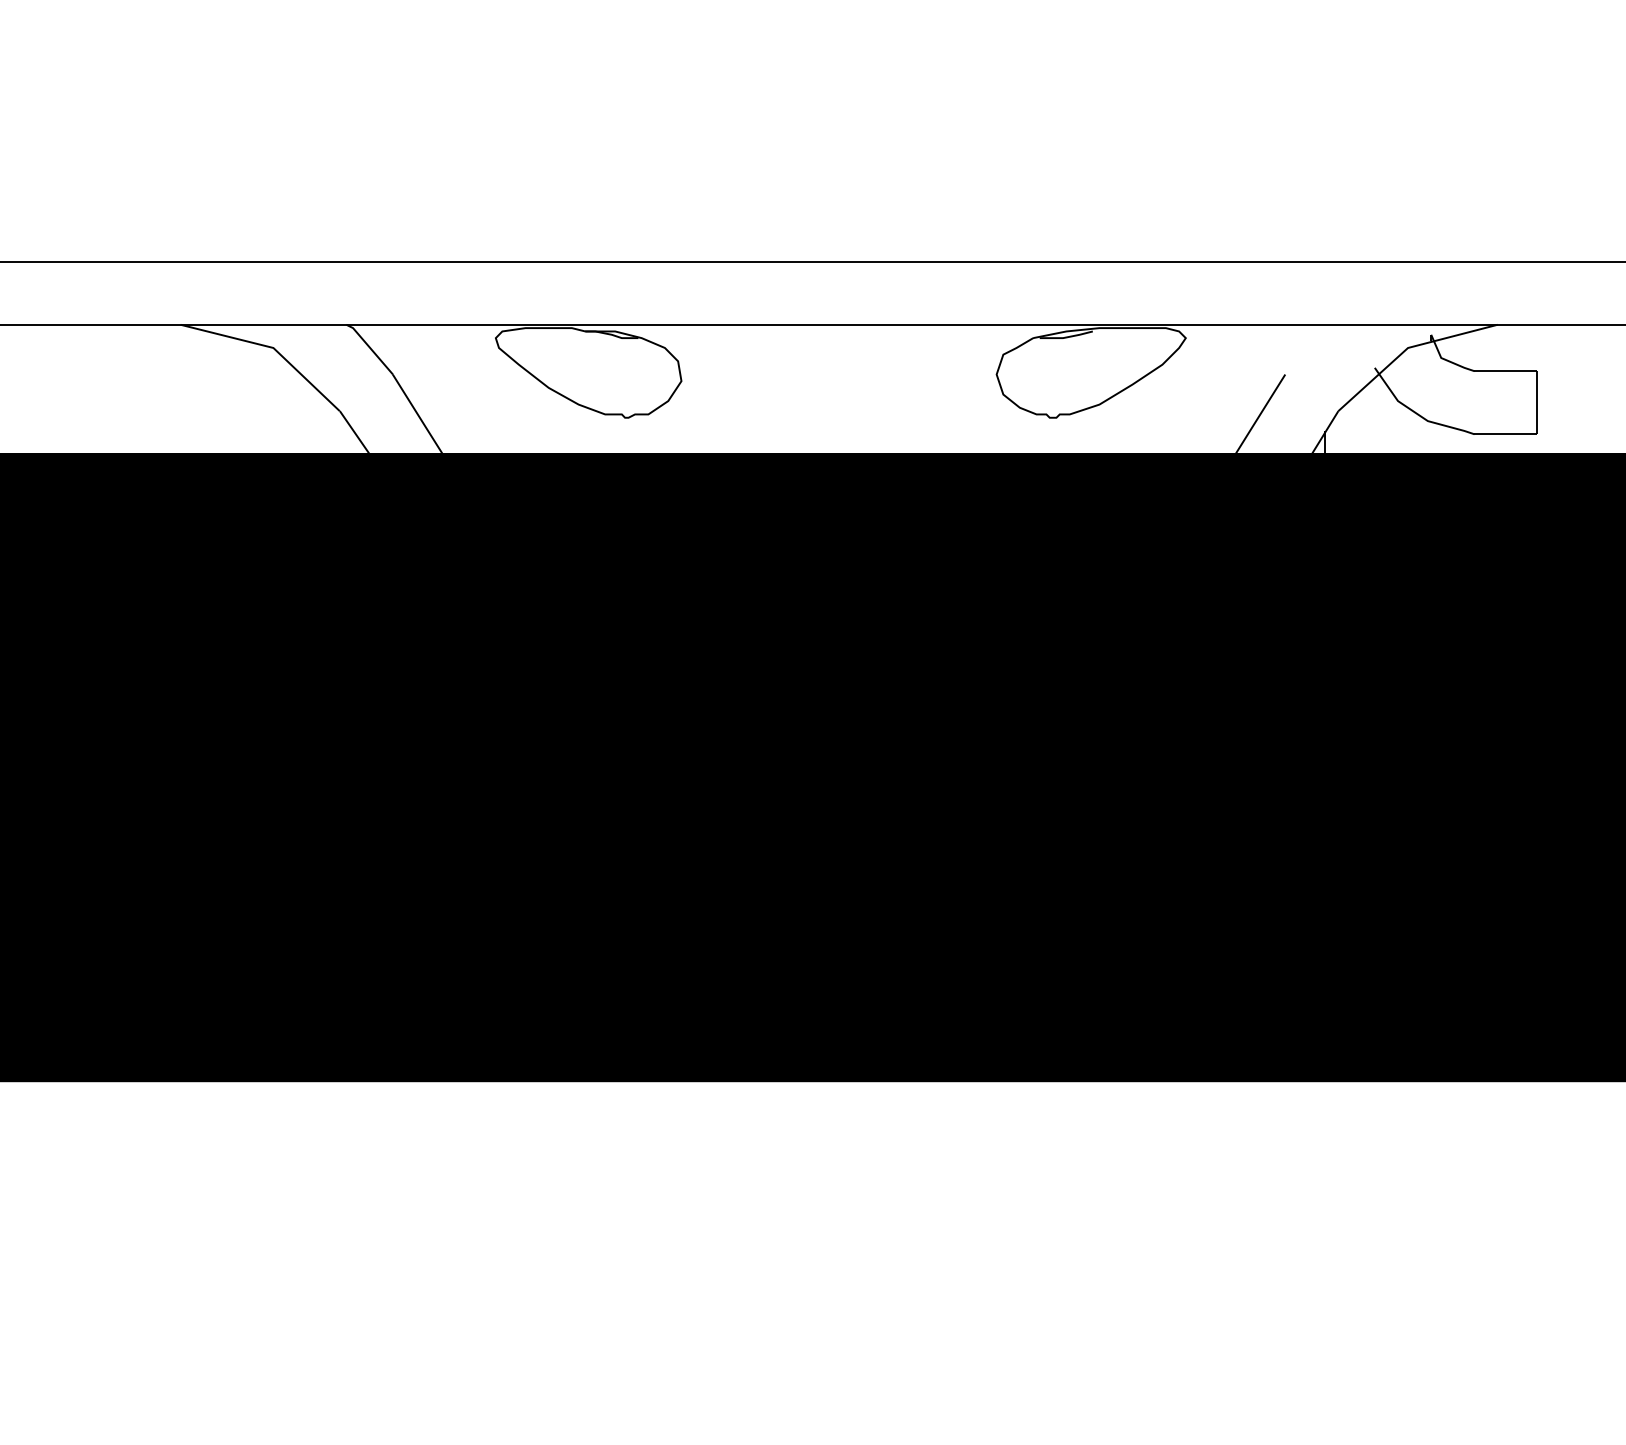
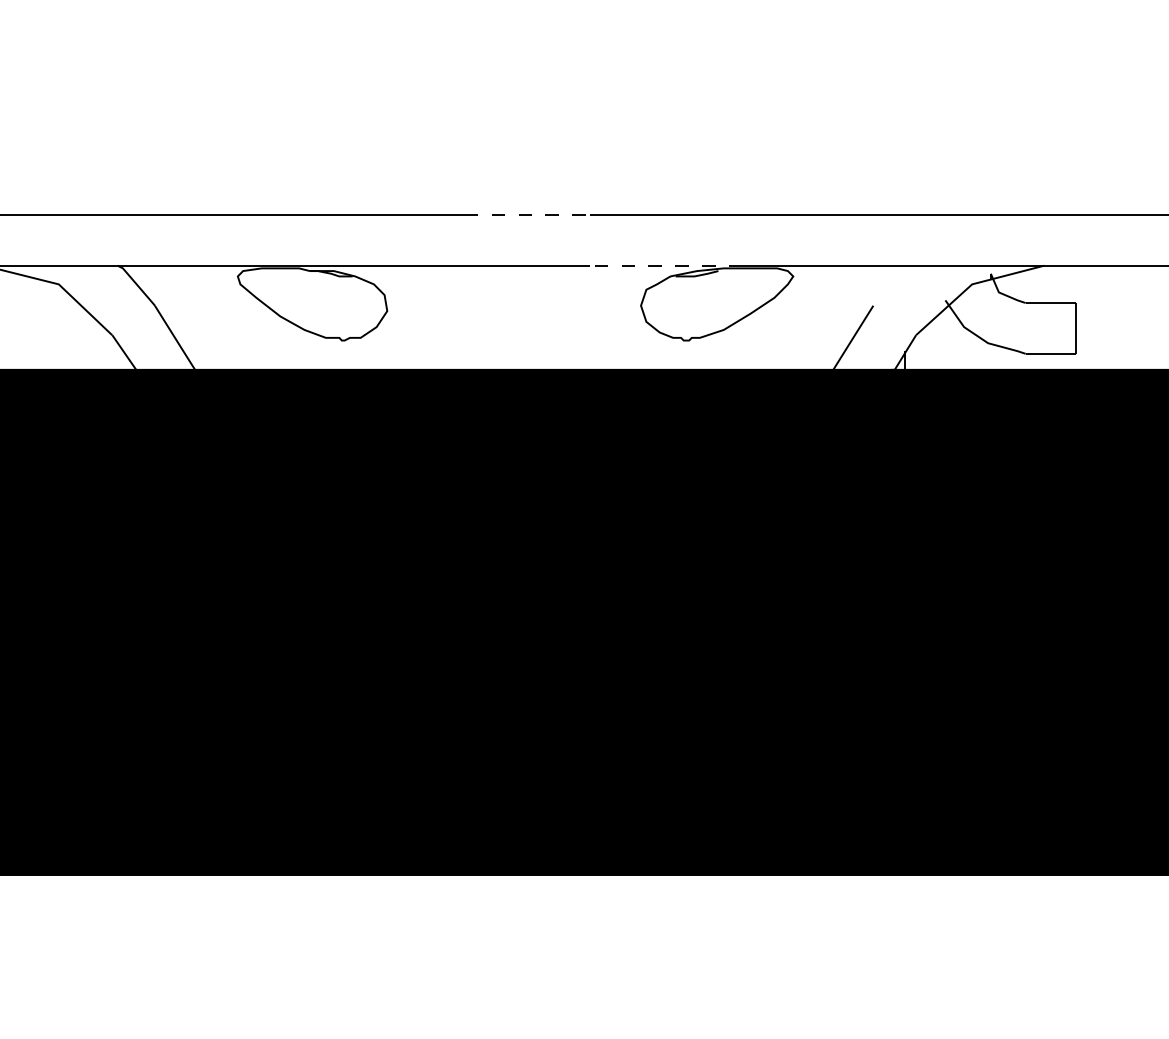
line: (855, 261) -> (527, 214), solid -> dashed
line: (1028, 324) -> (666, 265), solid -> dashed

